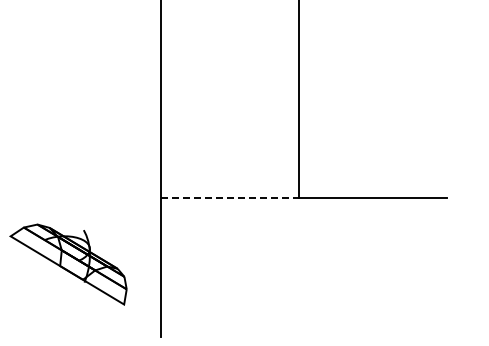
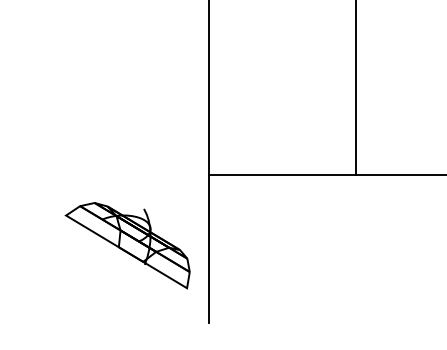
line: (229, 198) -> (282, 175), dashed -> solid
part: (68, 264) -> (127, 245), moved

